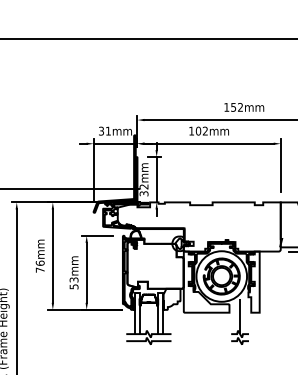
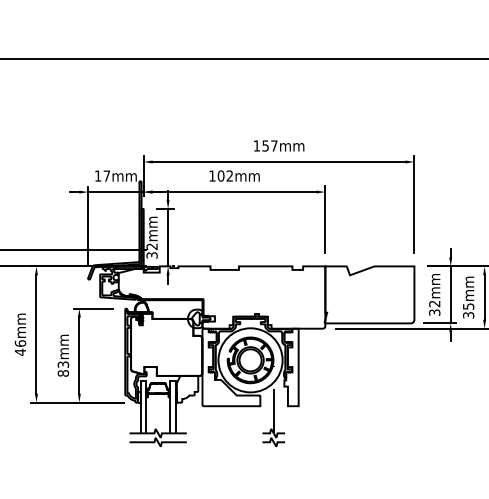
text: (240, 107) -> (274, 145), 152mm -> 157mm
text: (104, 130) -> (101, 175), 31mm -> 17mm
text: (40, 269) -> (20, 351), 76mm -> 46mm
text: (74, 286) -> (63, 373), 53mm -> 83mm

